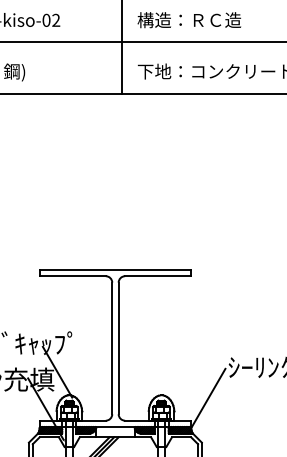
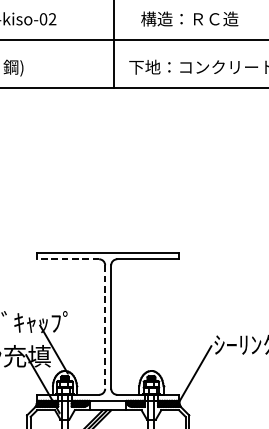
text: (189, 20) -> (189, 19), moved
line: (72, 276) -> (67, 259), solid -> dashed
line: (112, 348) -> (105, 327), solid -> dashed

